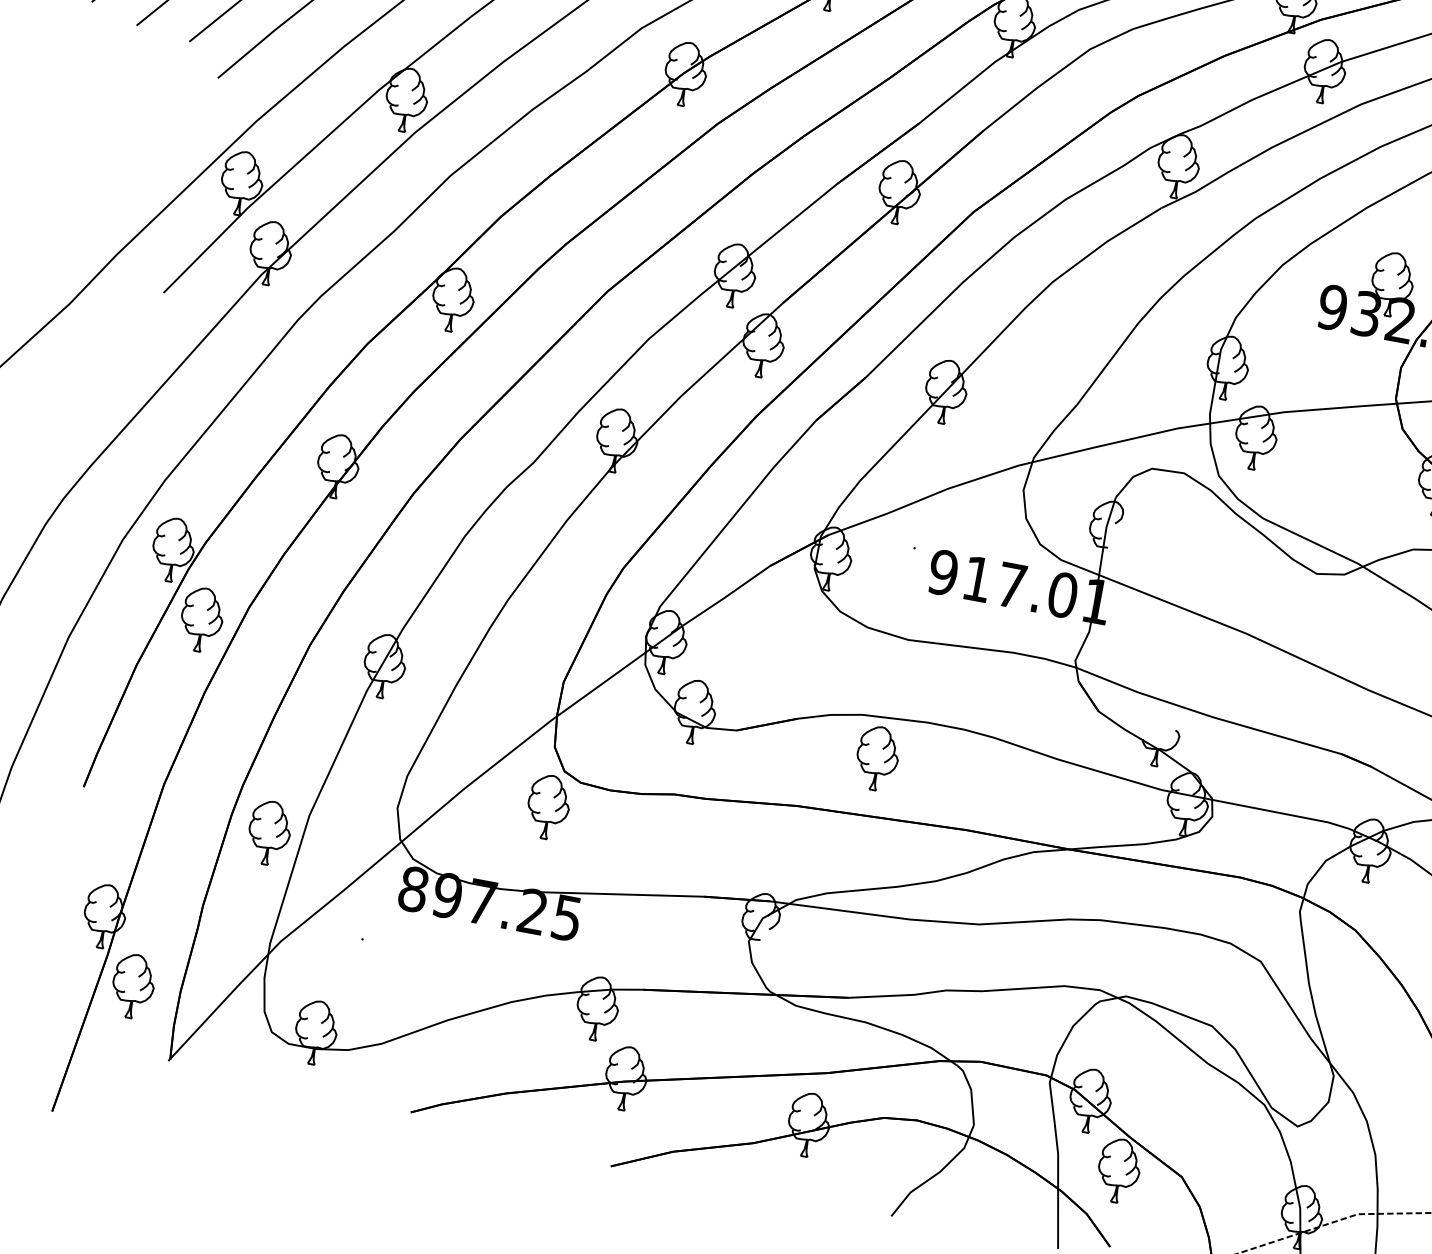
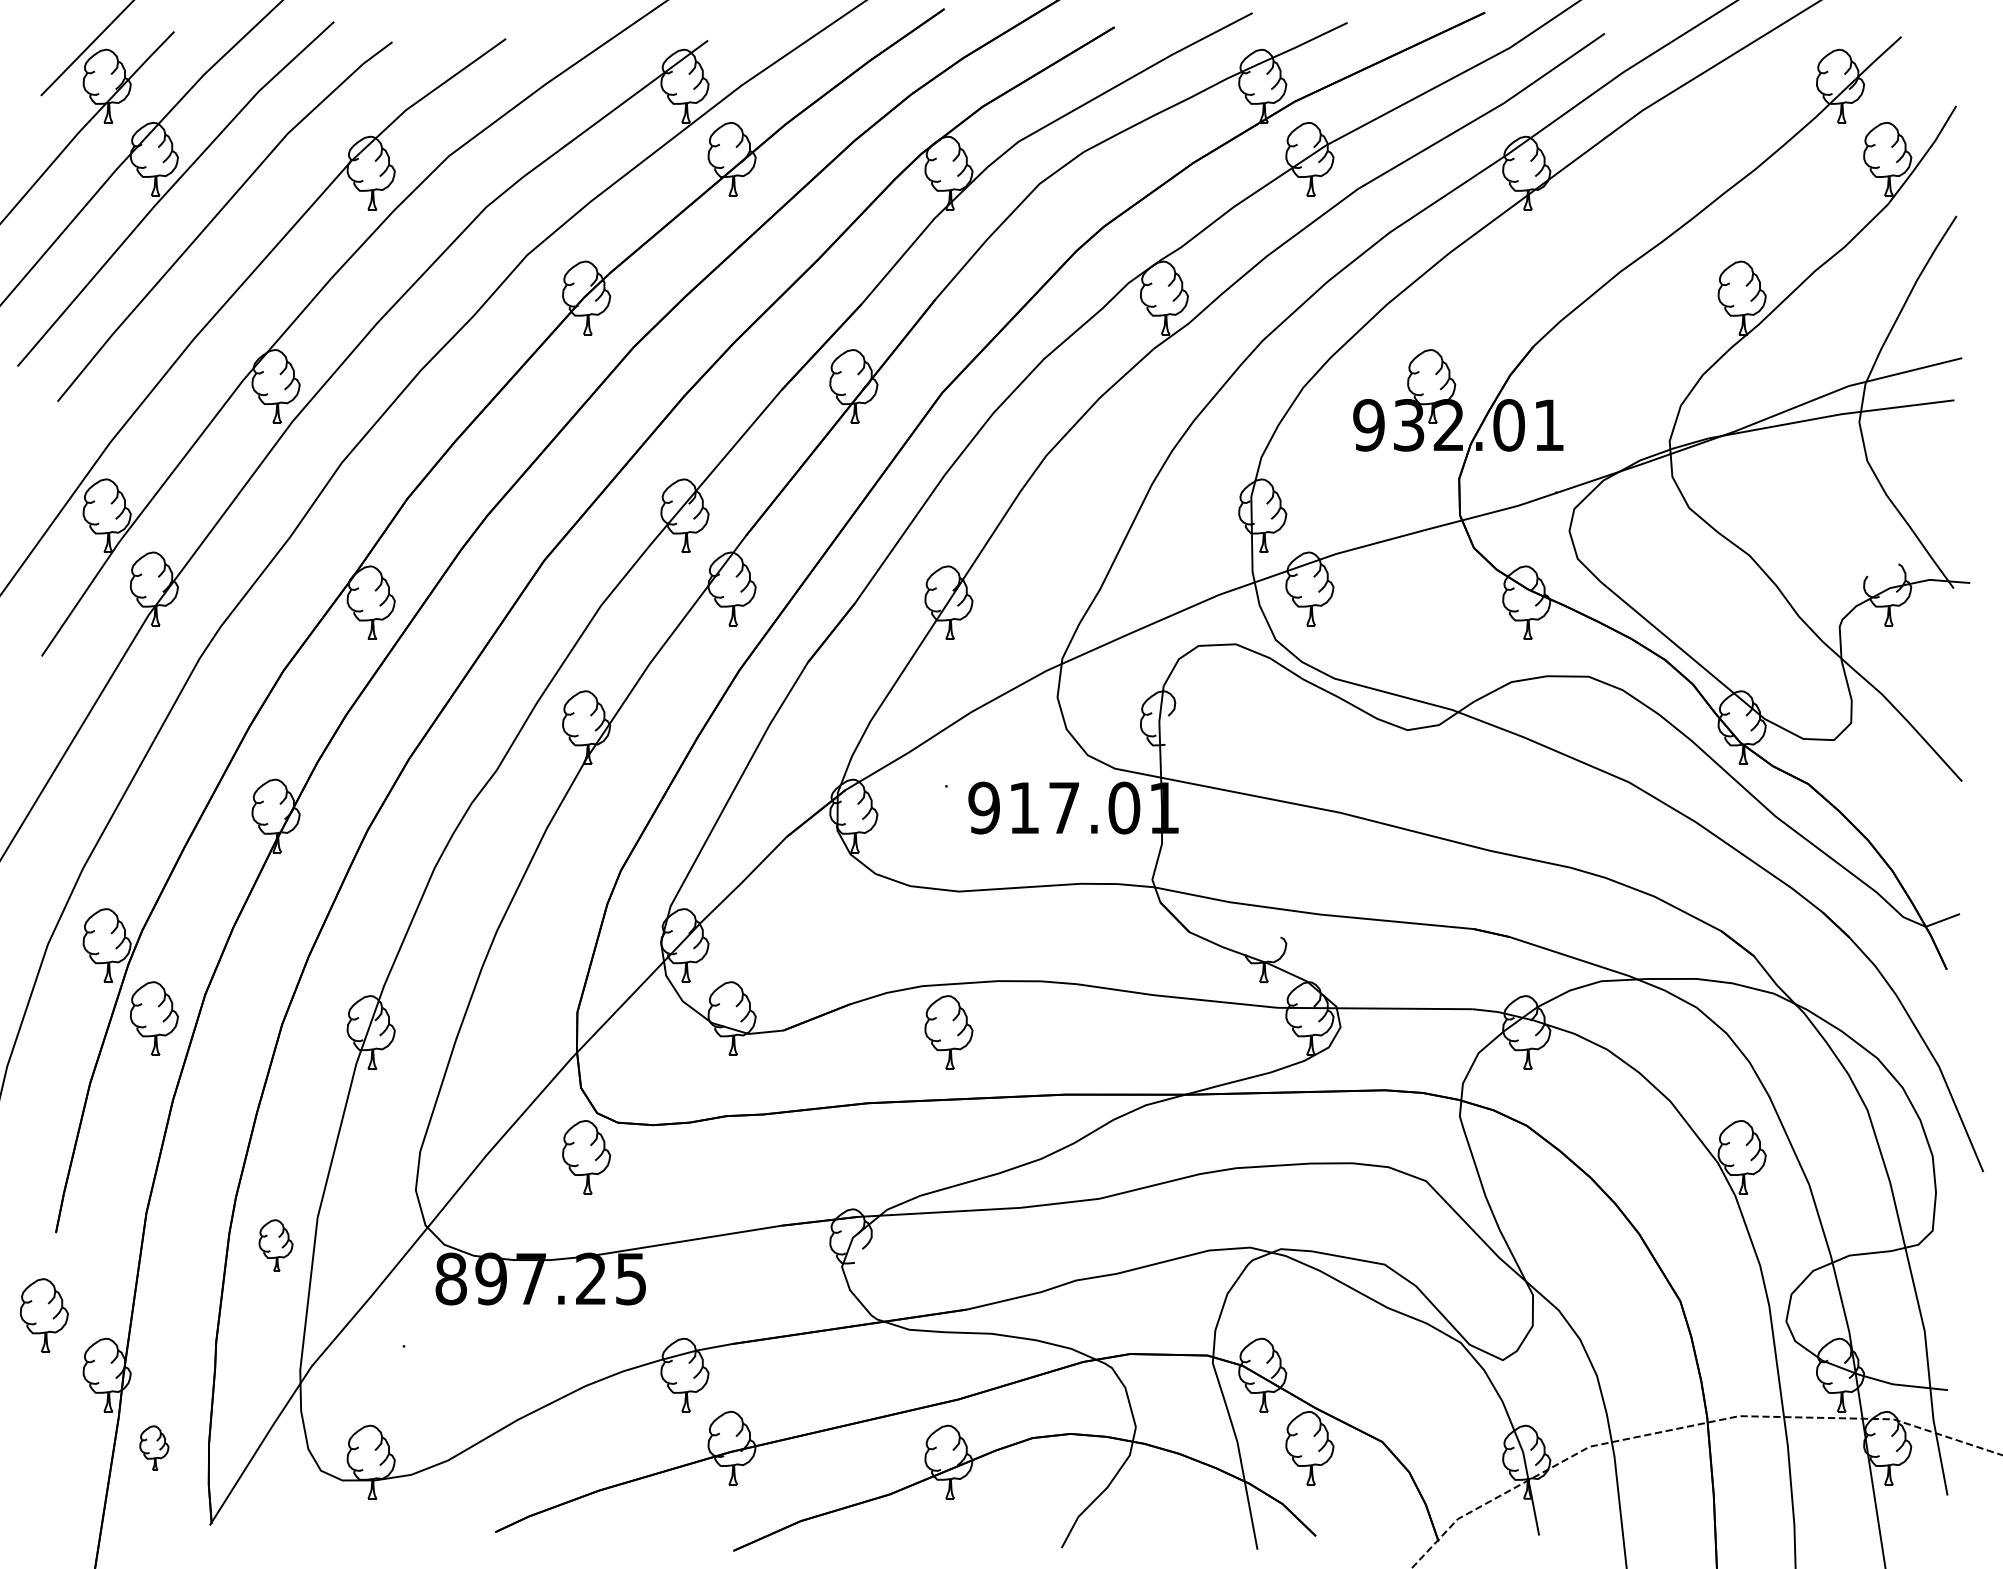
part: (269, 832) -> (275, 1245), size x0.7
part: (60, 855) -> (44, 1315), added
part: (133, 985) -> (154, 1447), size x0.6

